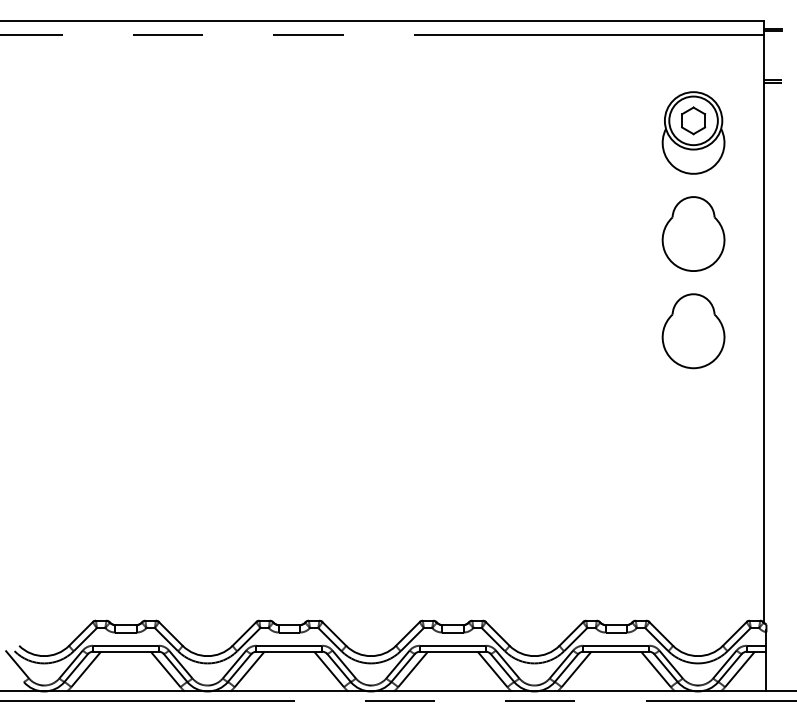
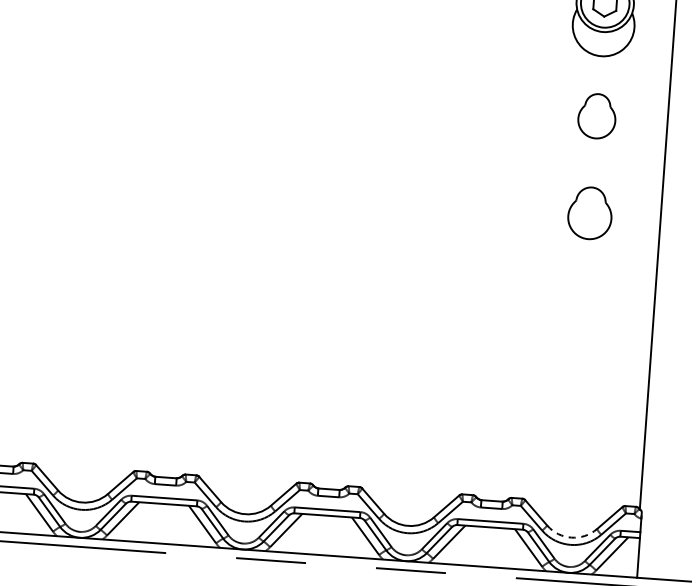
part: (693, 233) -> (597, 115), size x0.6
part: (693, 331) -> (590, 213), size x0.7
arc: (698, 656) -> (571, 538), solid -> dashed

